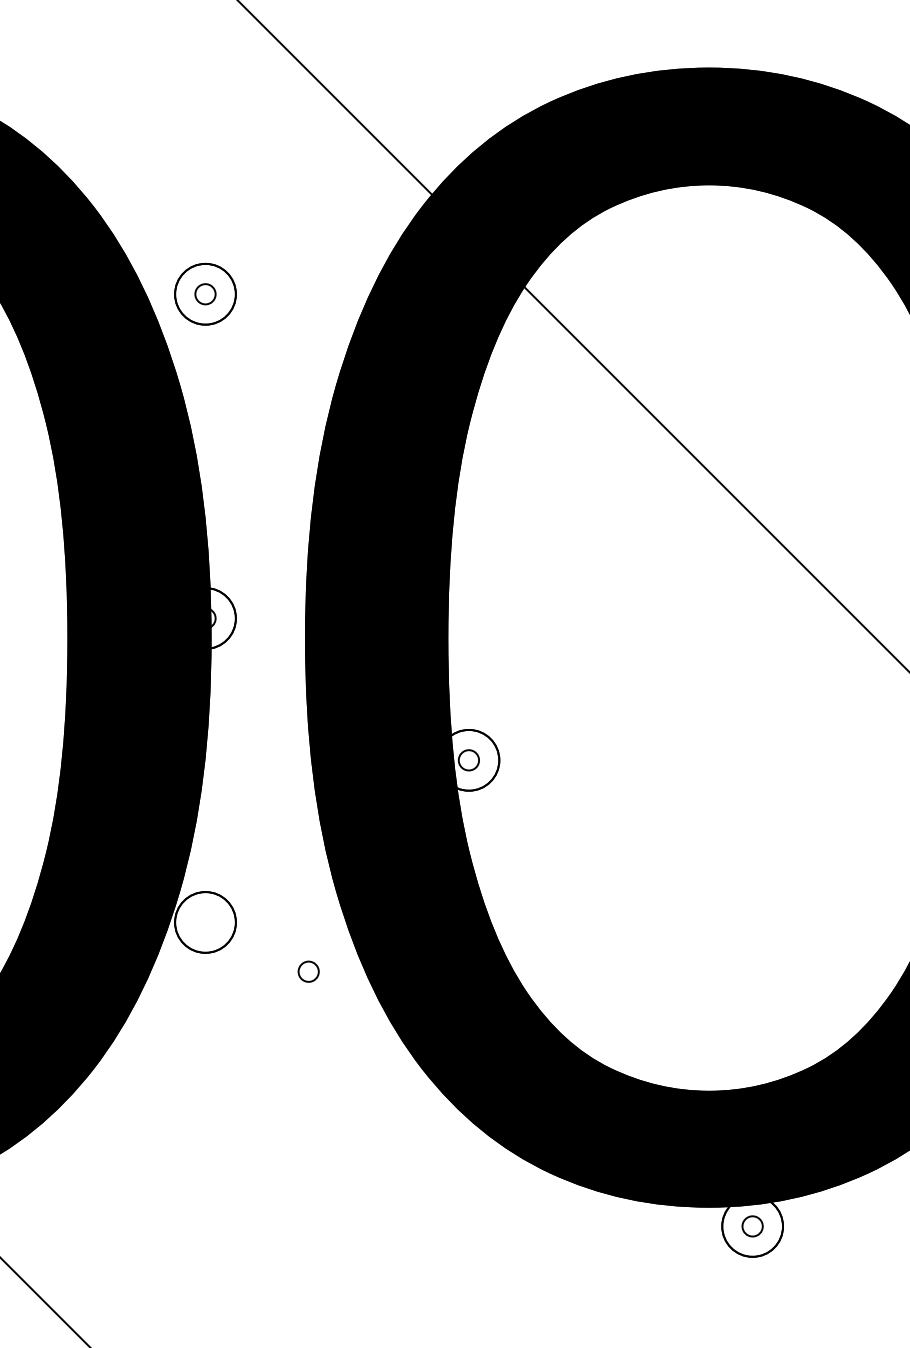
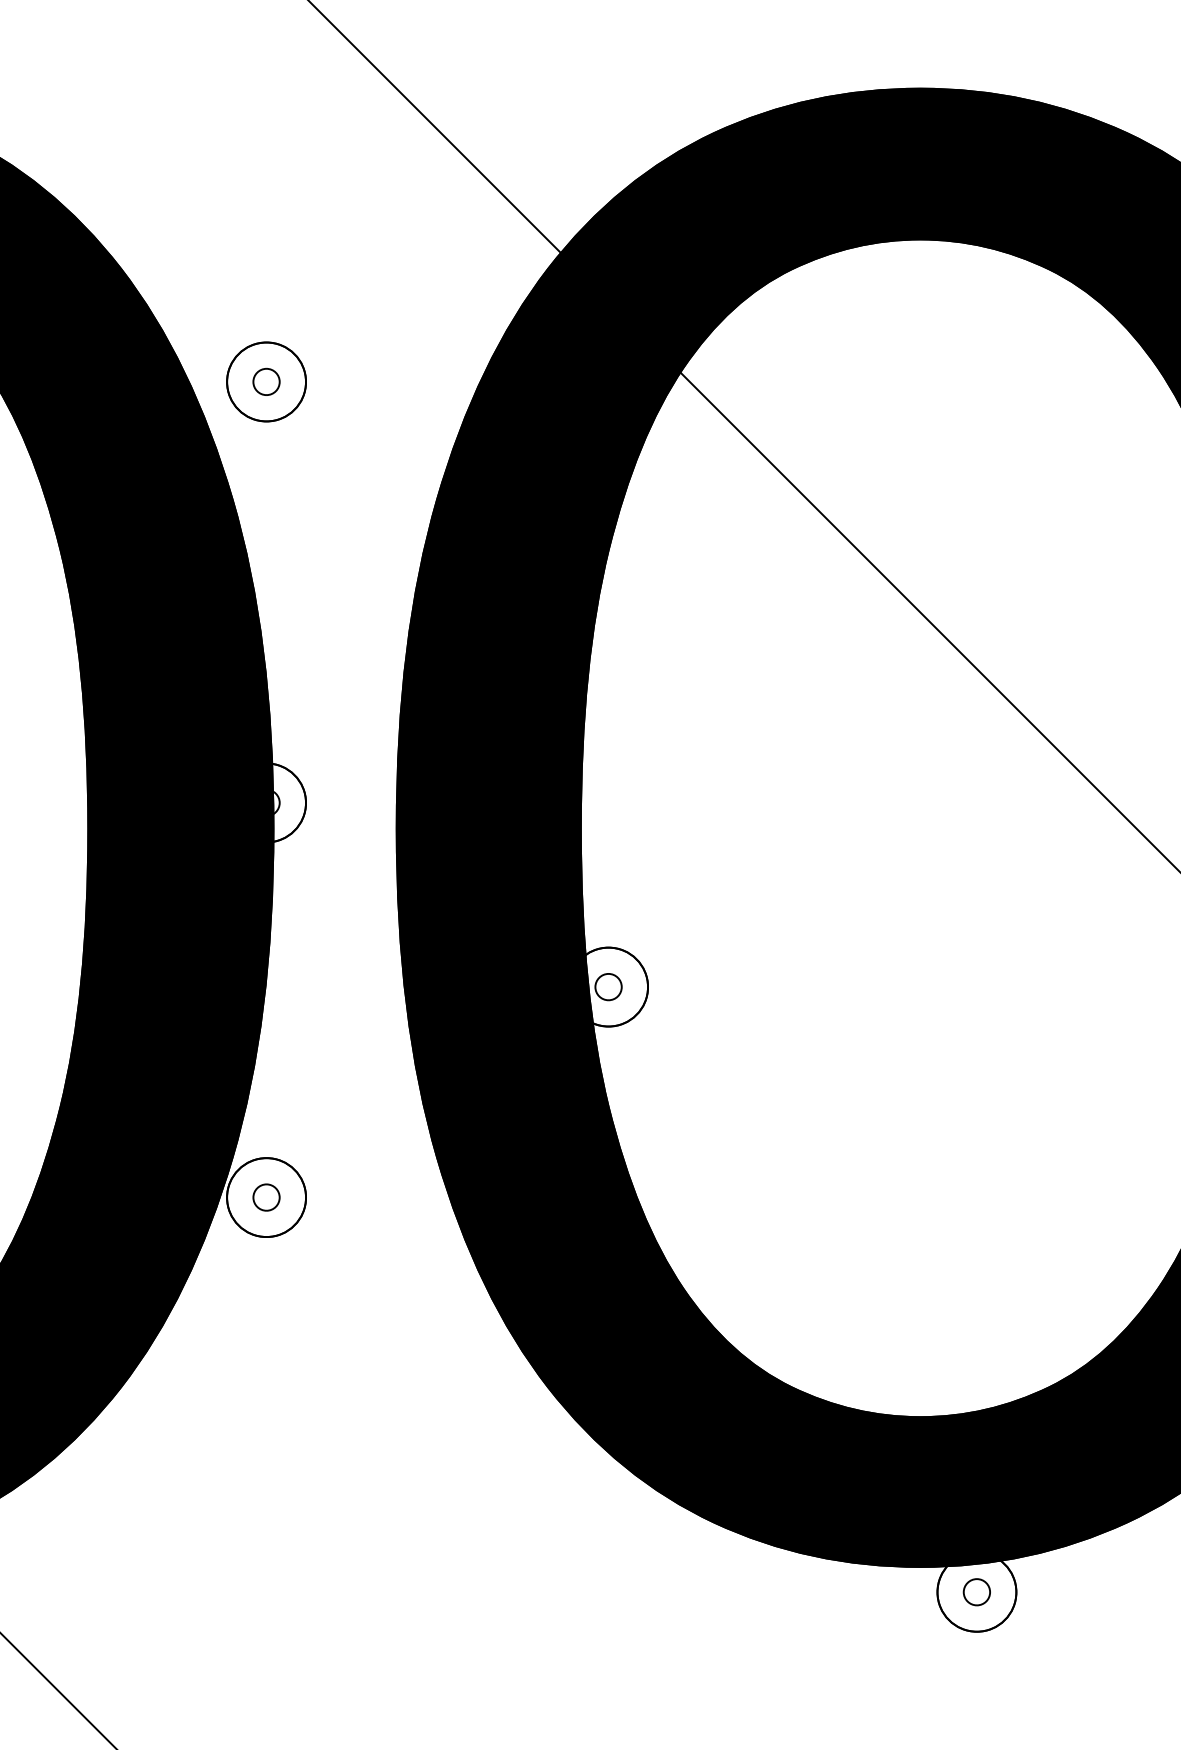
part: (308, 971) -> (266, 1197), moved

